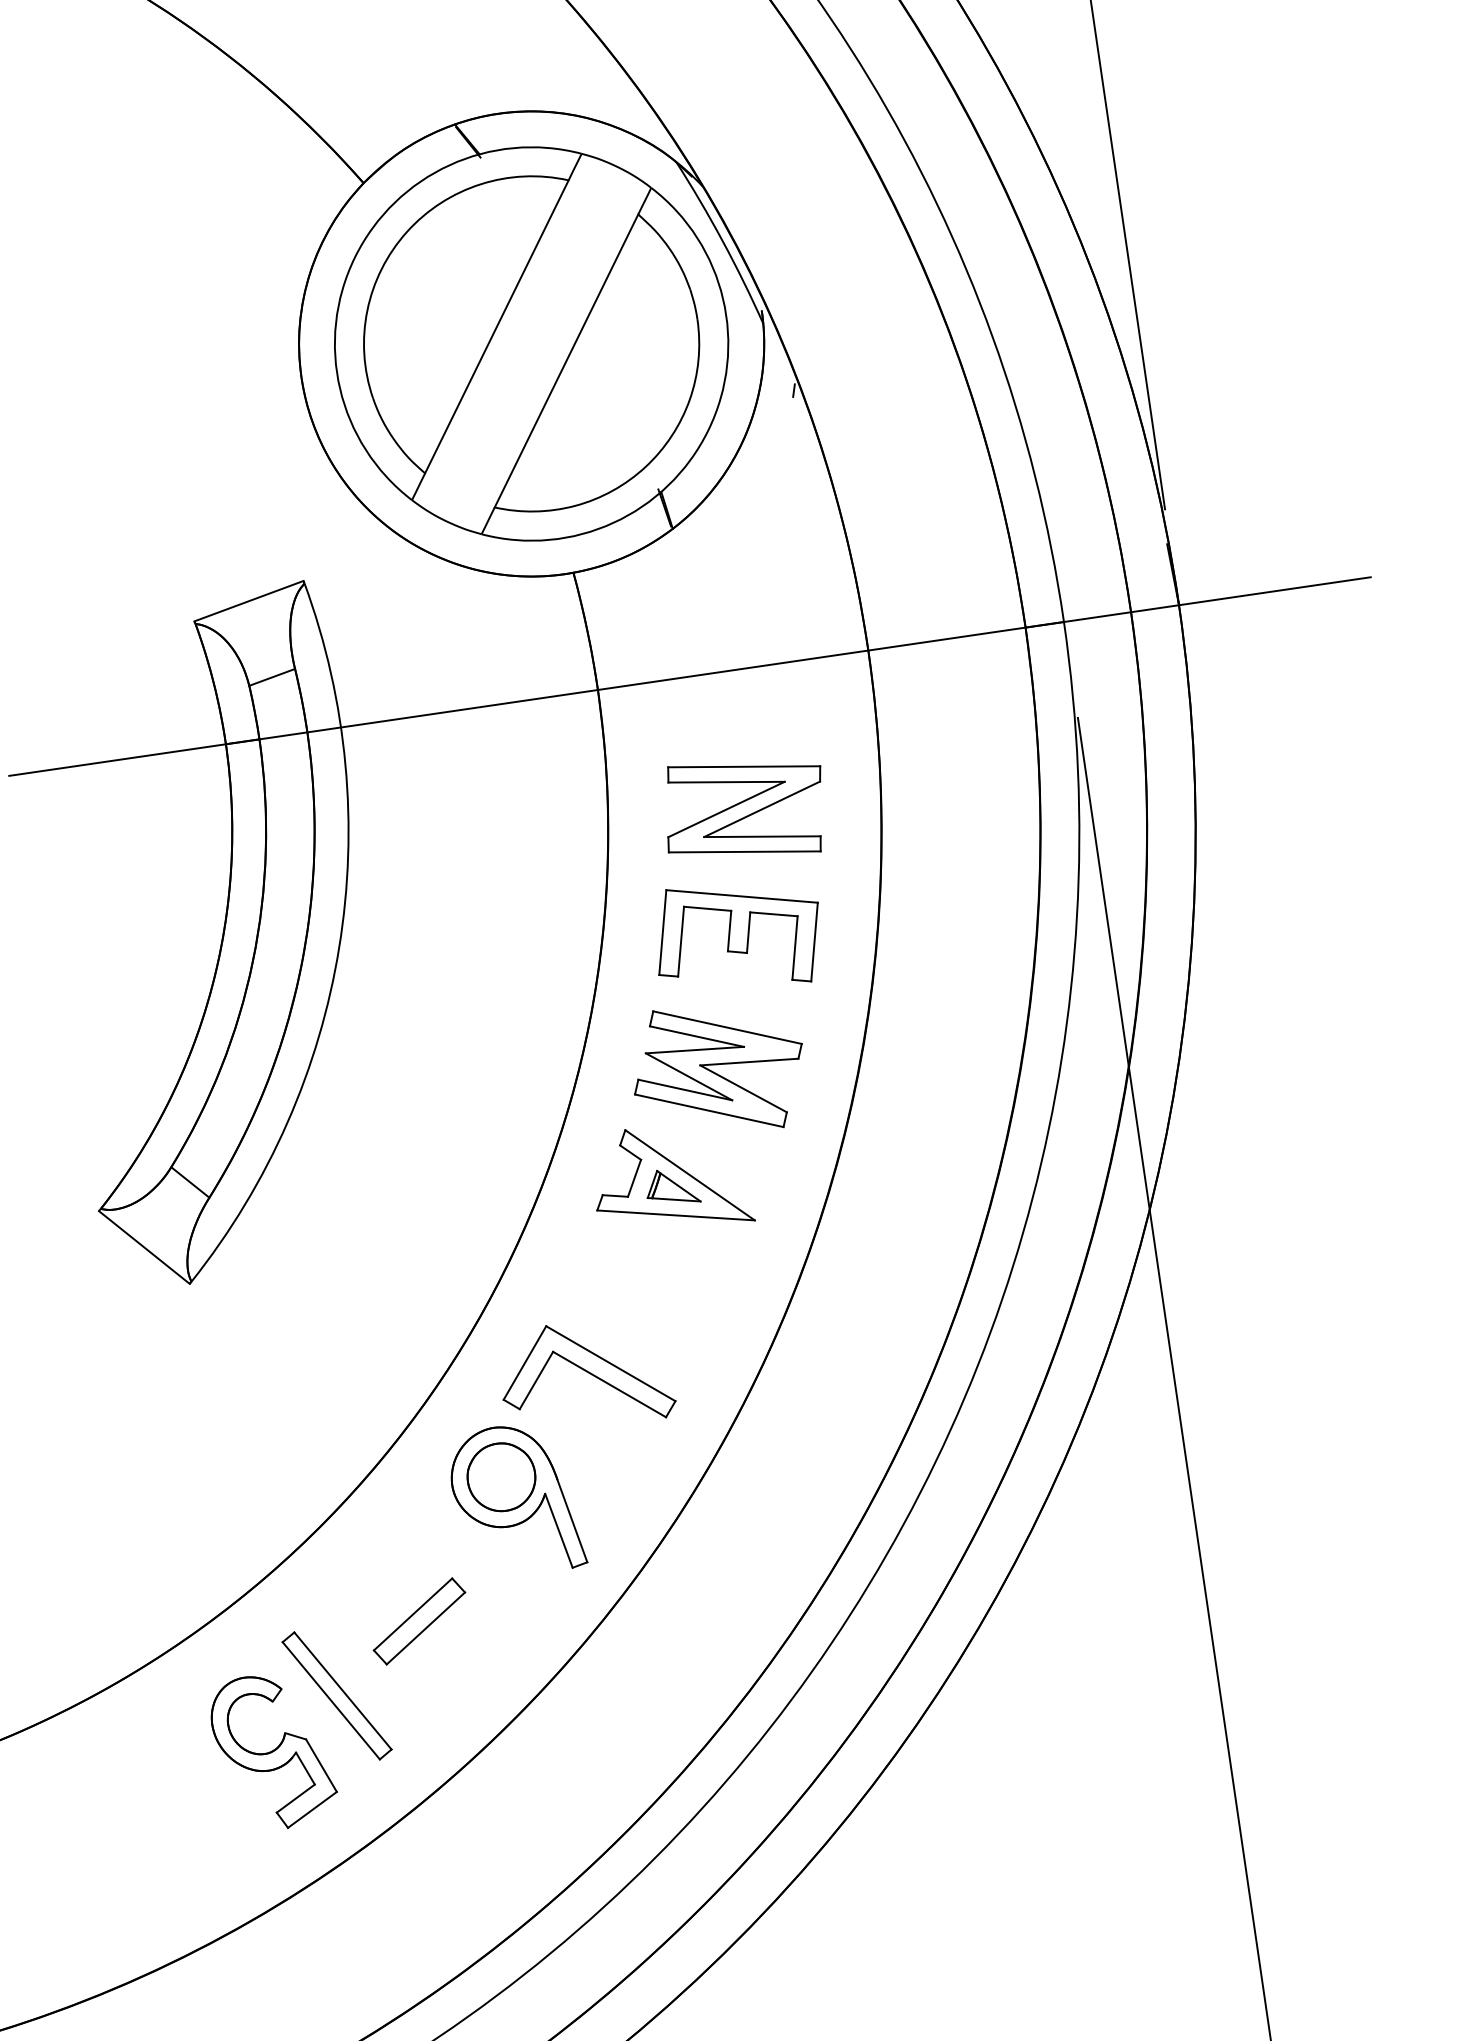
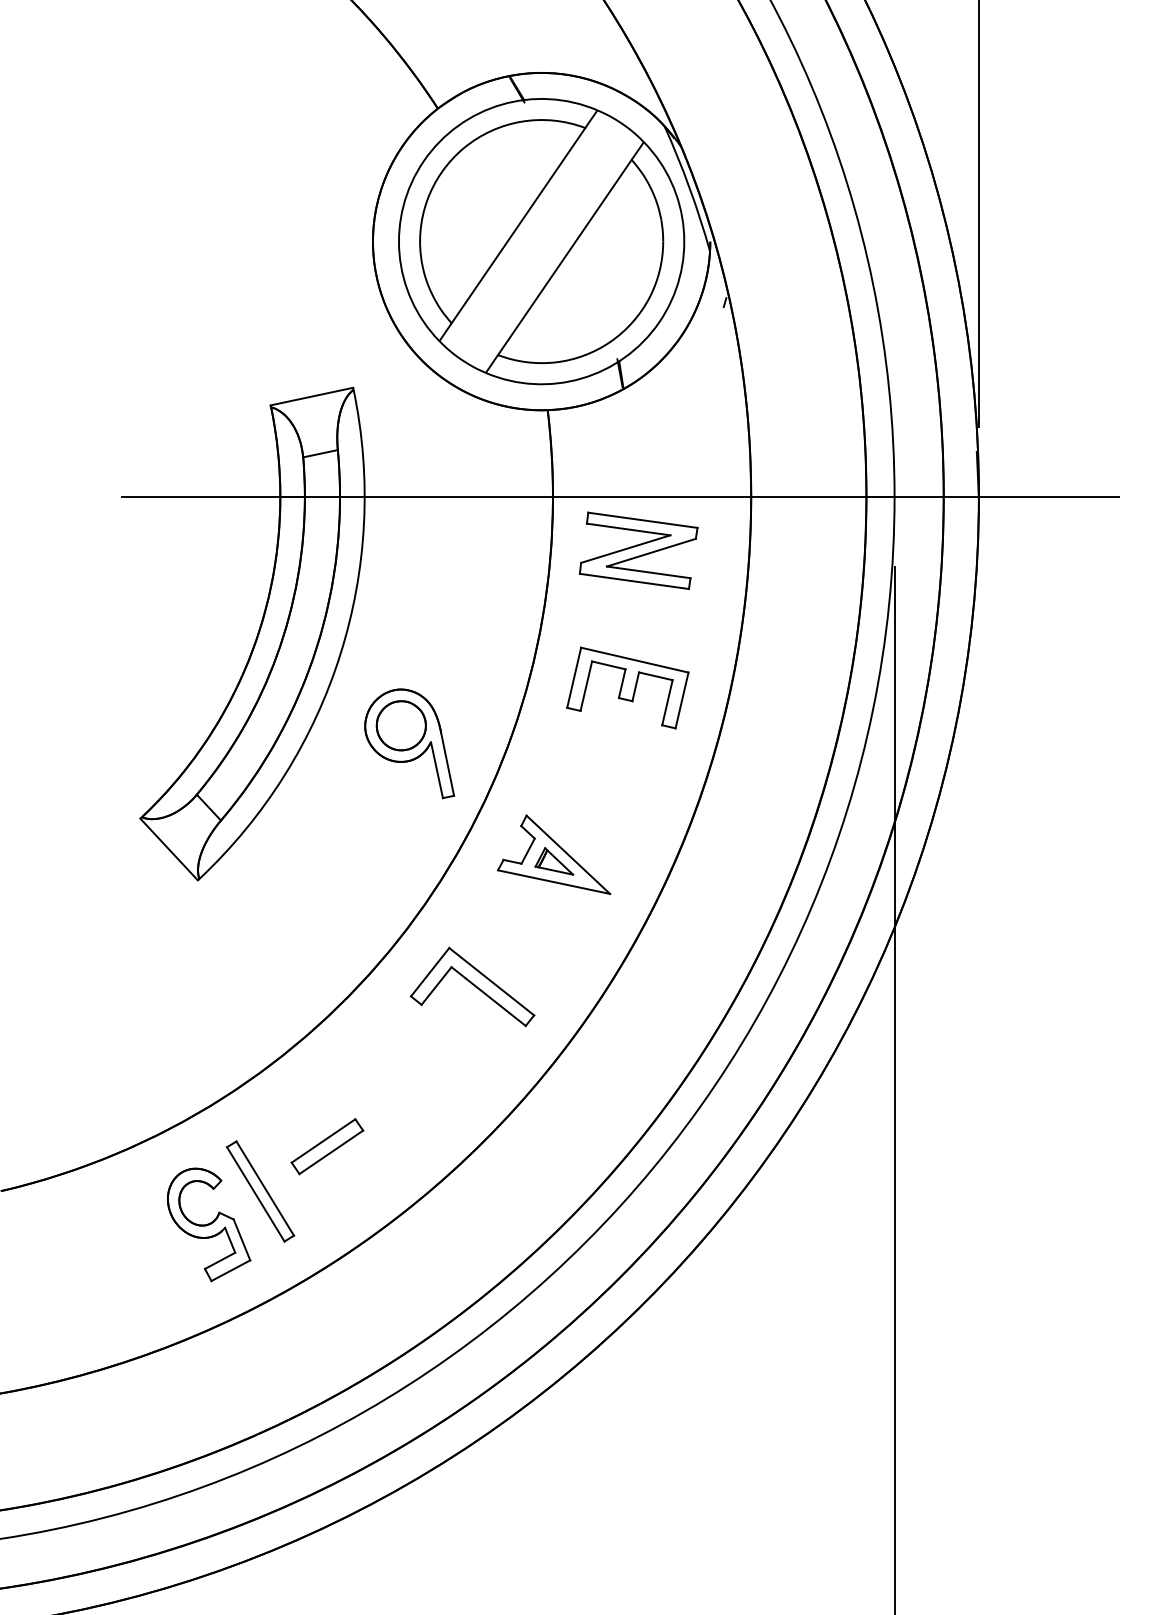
part: (744, 808) -> (638, 550), moved
part: (718, 1069) -> (599, 781), removed
part: (516, 1499) -> (409, 743), moved

